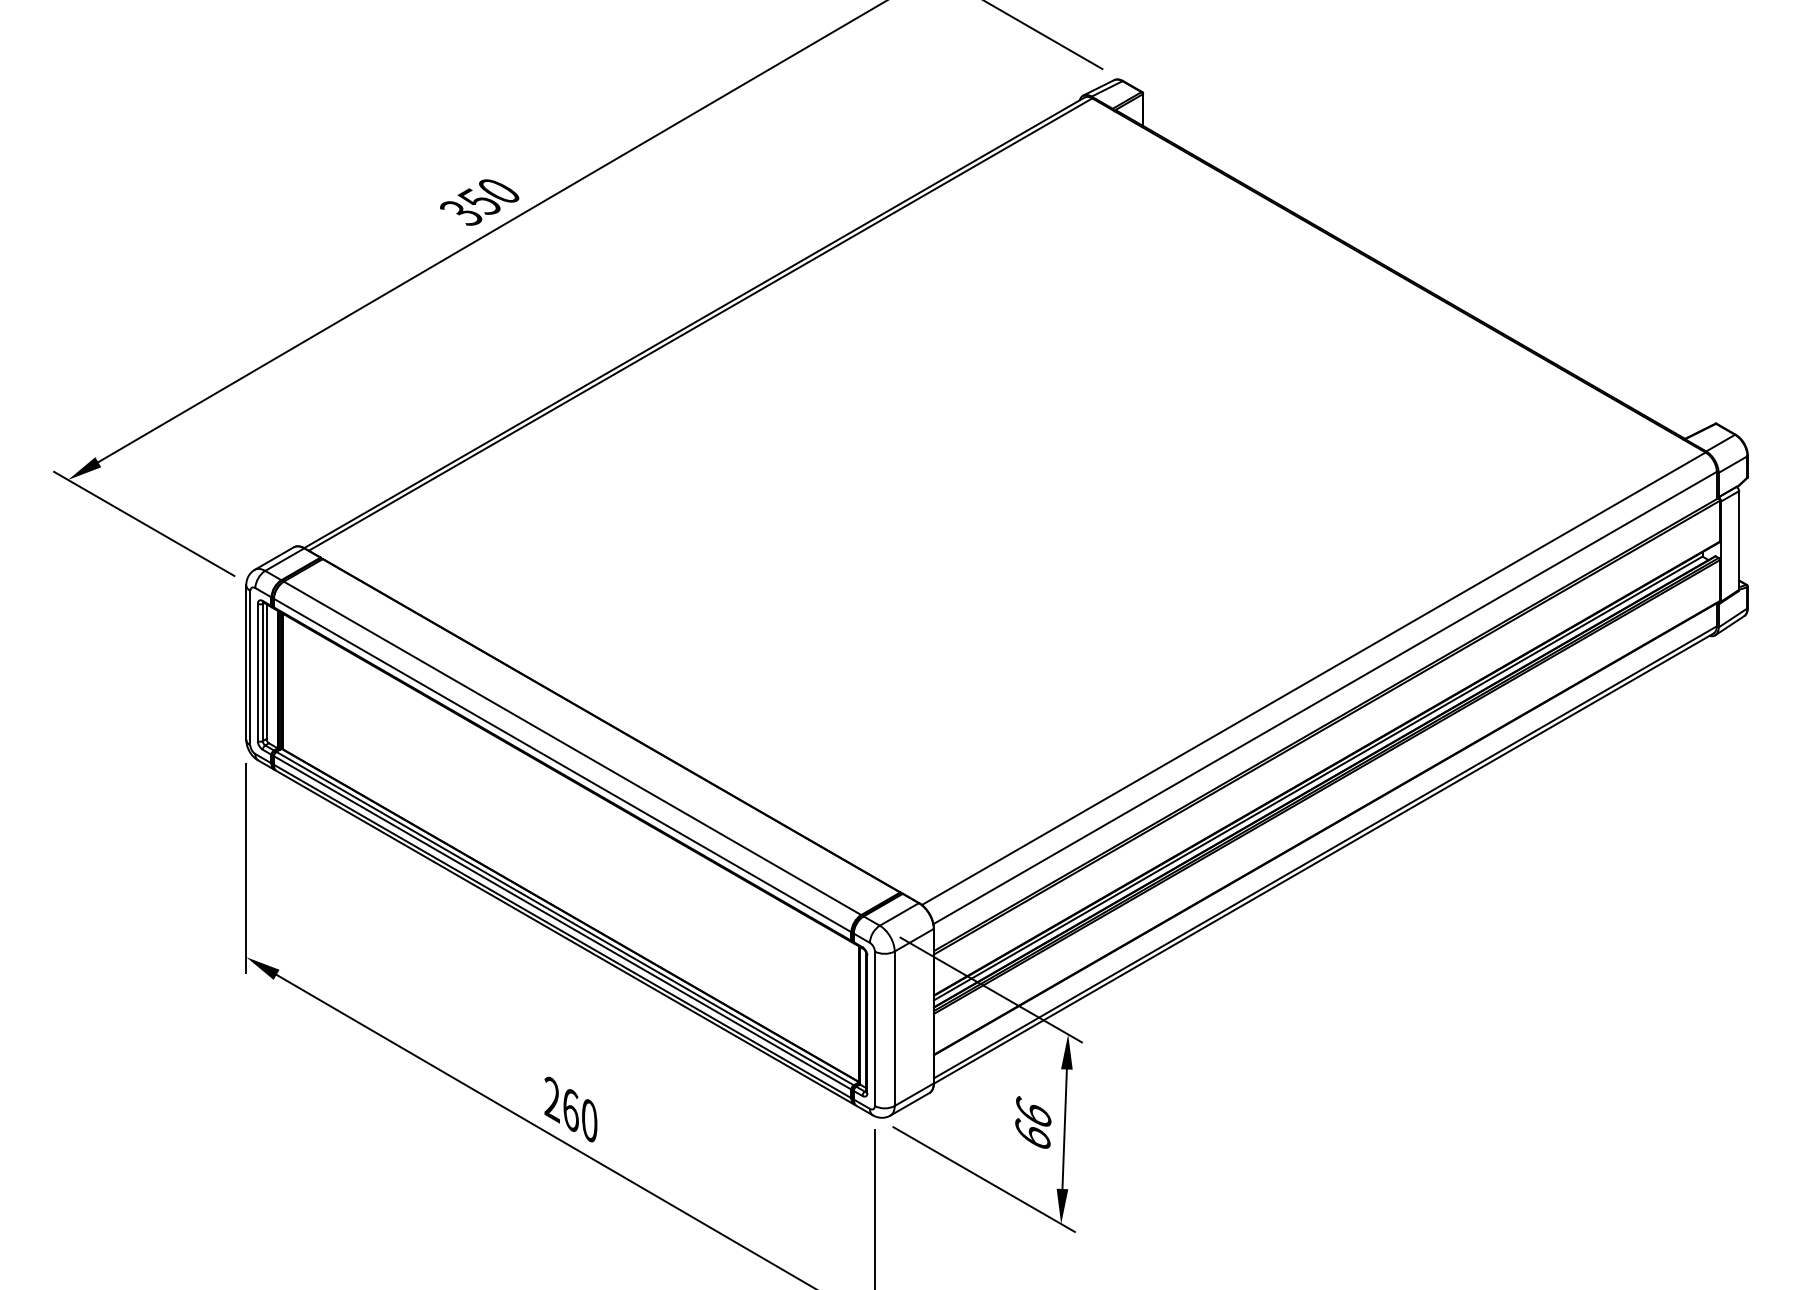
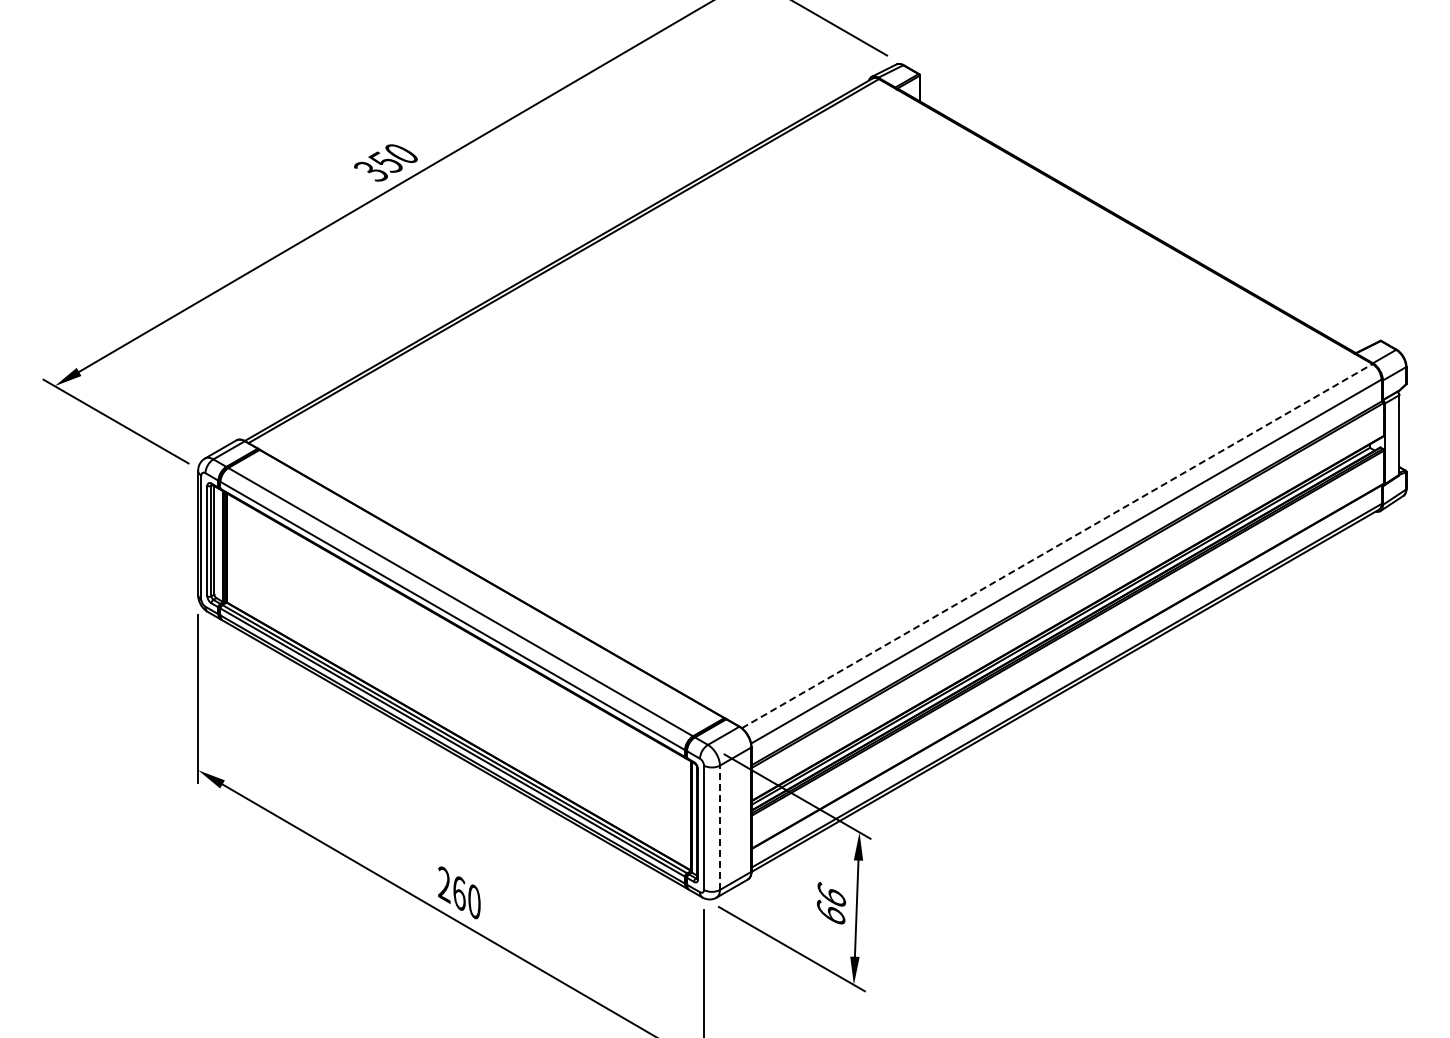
line: (1314, 677) -> (1057, 545), solid -> dashed
line: (894, 1028) -> (719, 827), solid -> dashed

